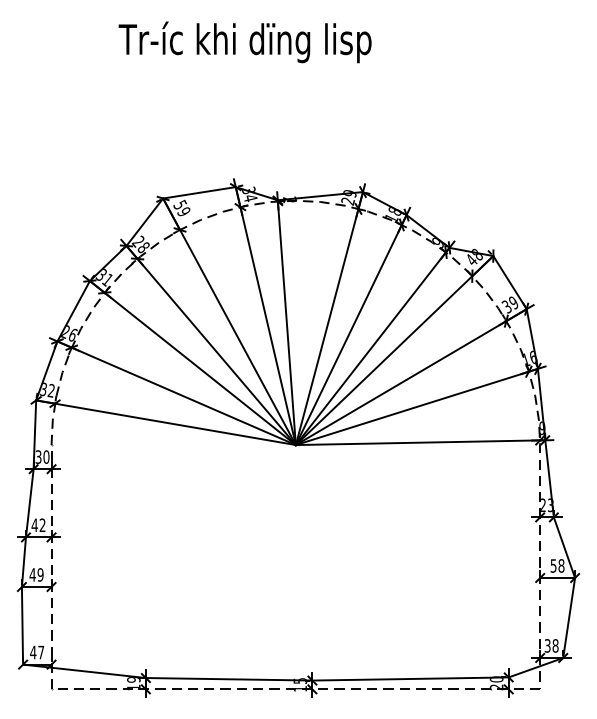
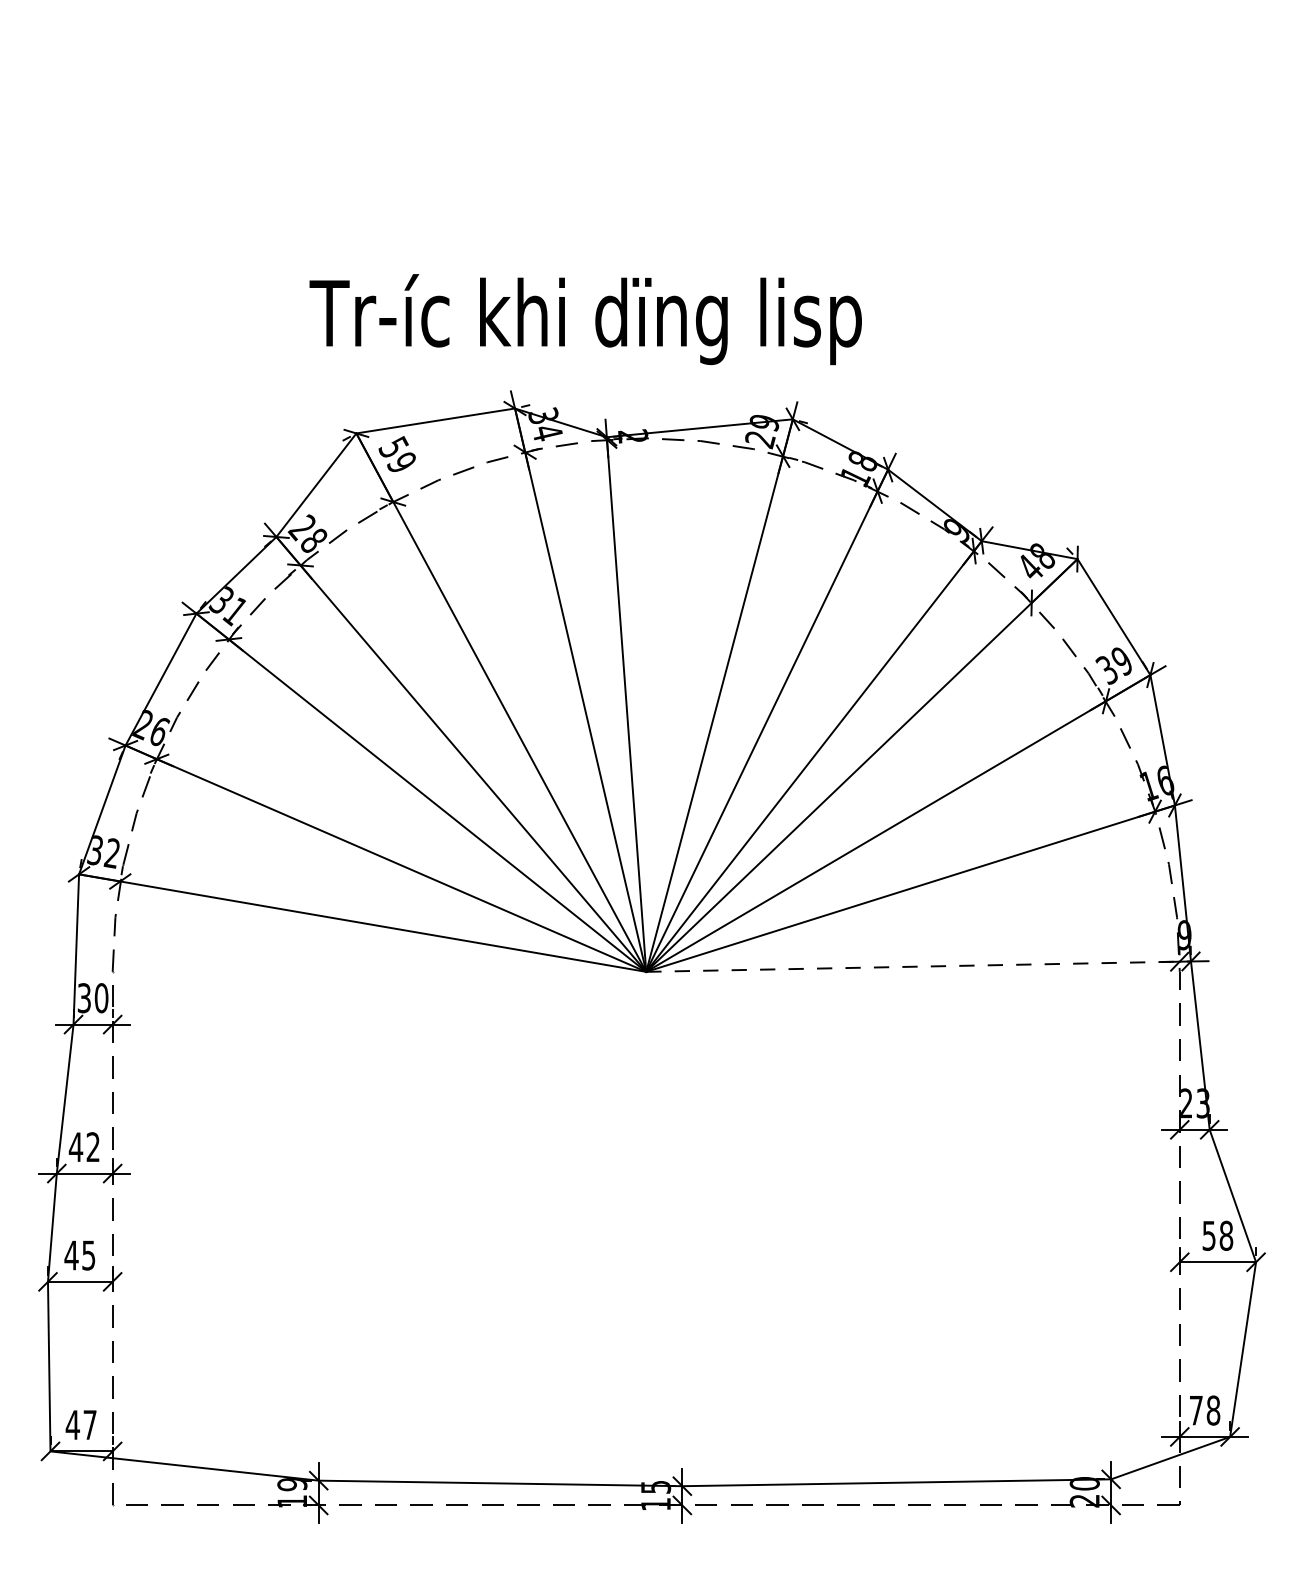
text: (244, 42) -> (584, 319), moved
line: (420, 442) -> (918, 966), solid -> dashed
text: (40, 574) -> (88, 1254), 49 -> 45
text: (547, 645) -> (1195, 1409), 38 -> 78

